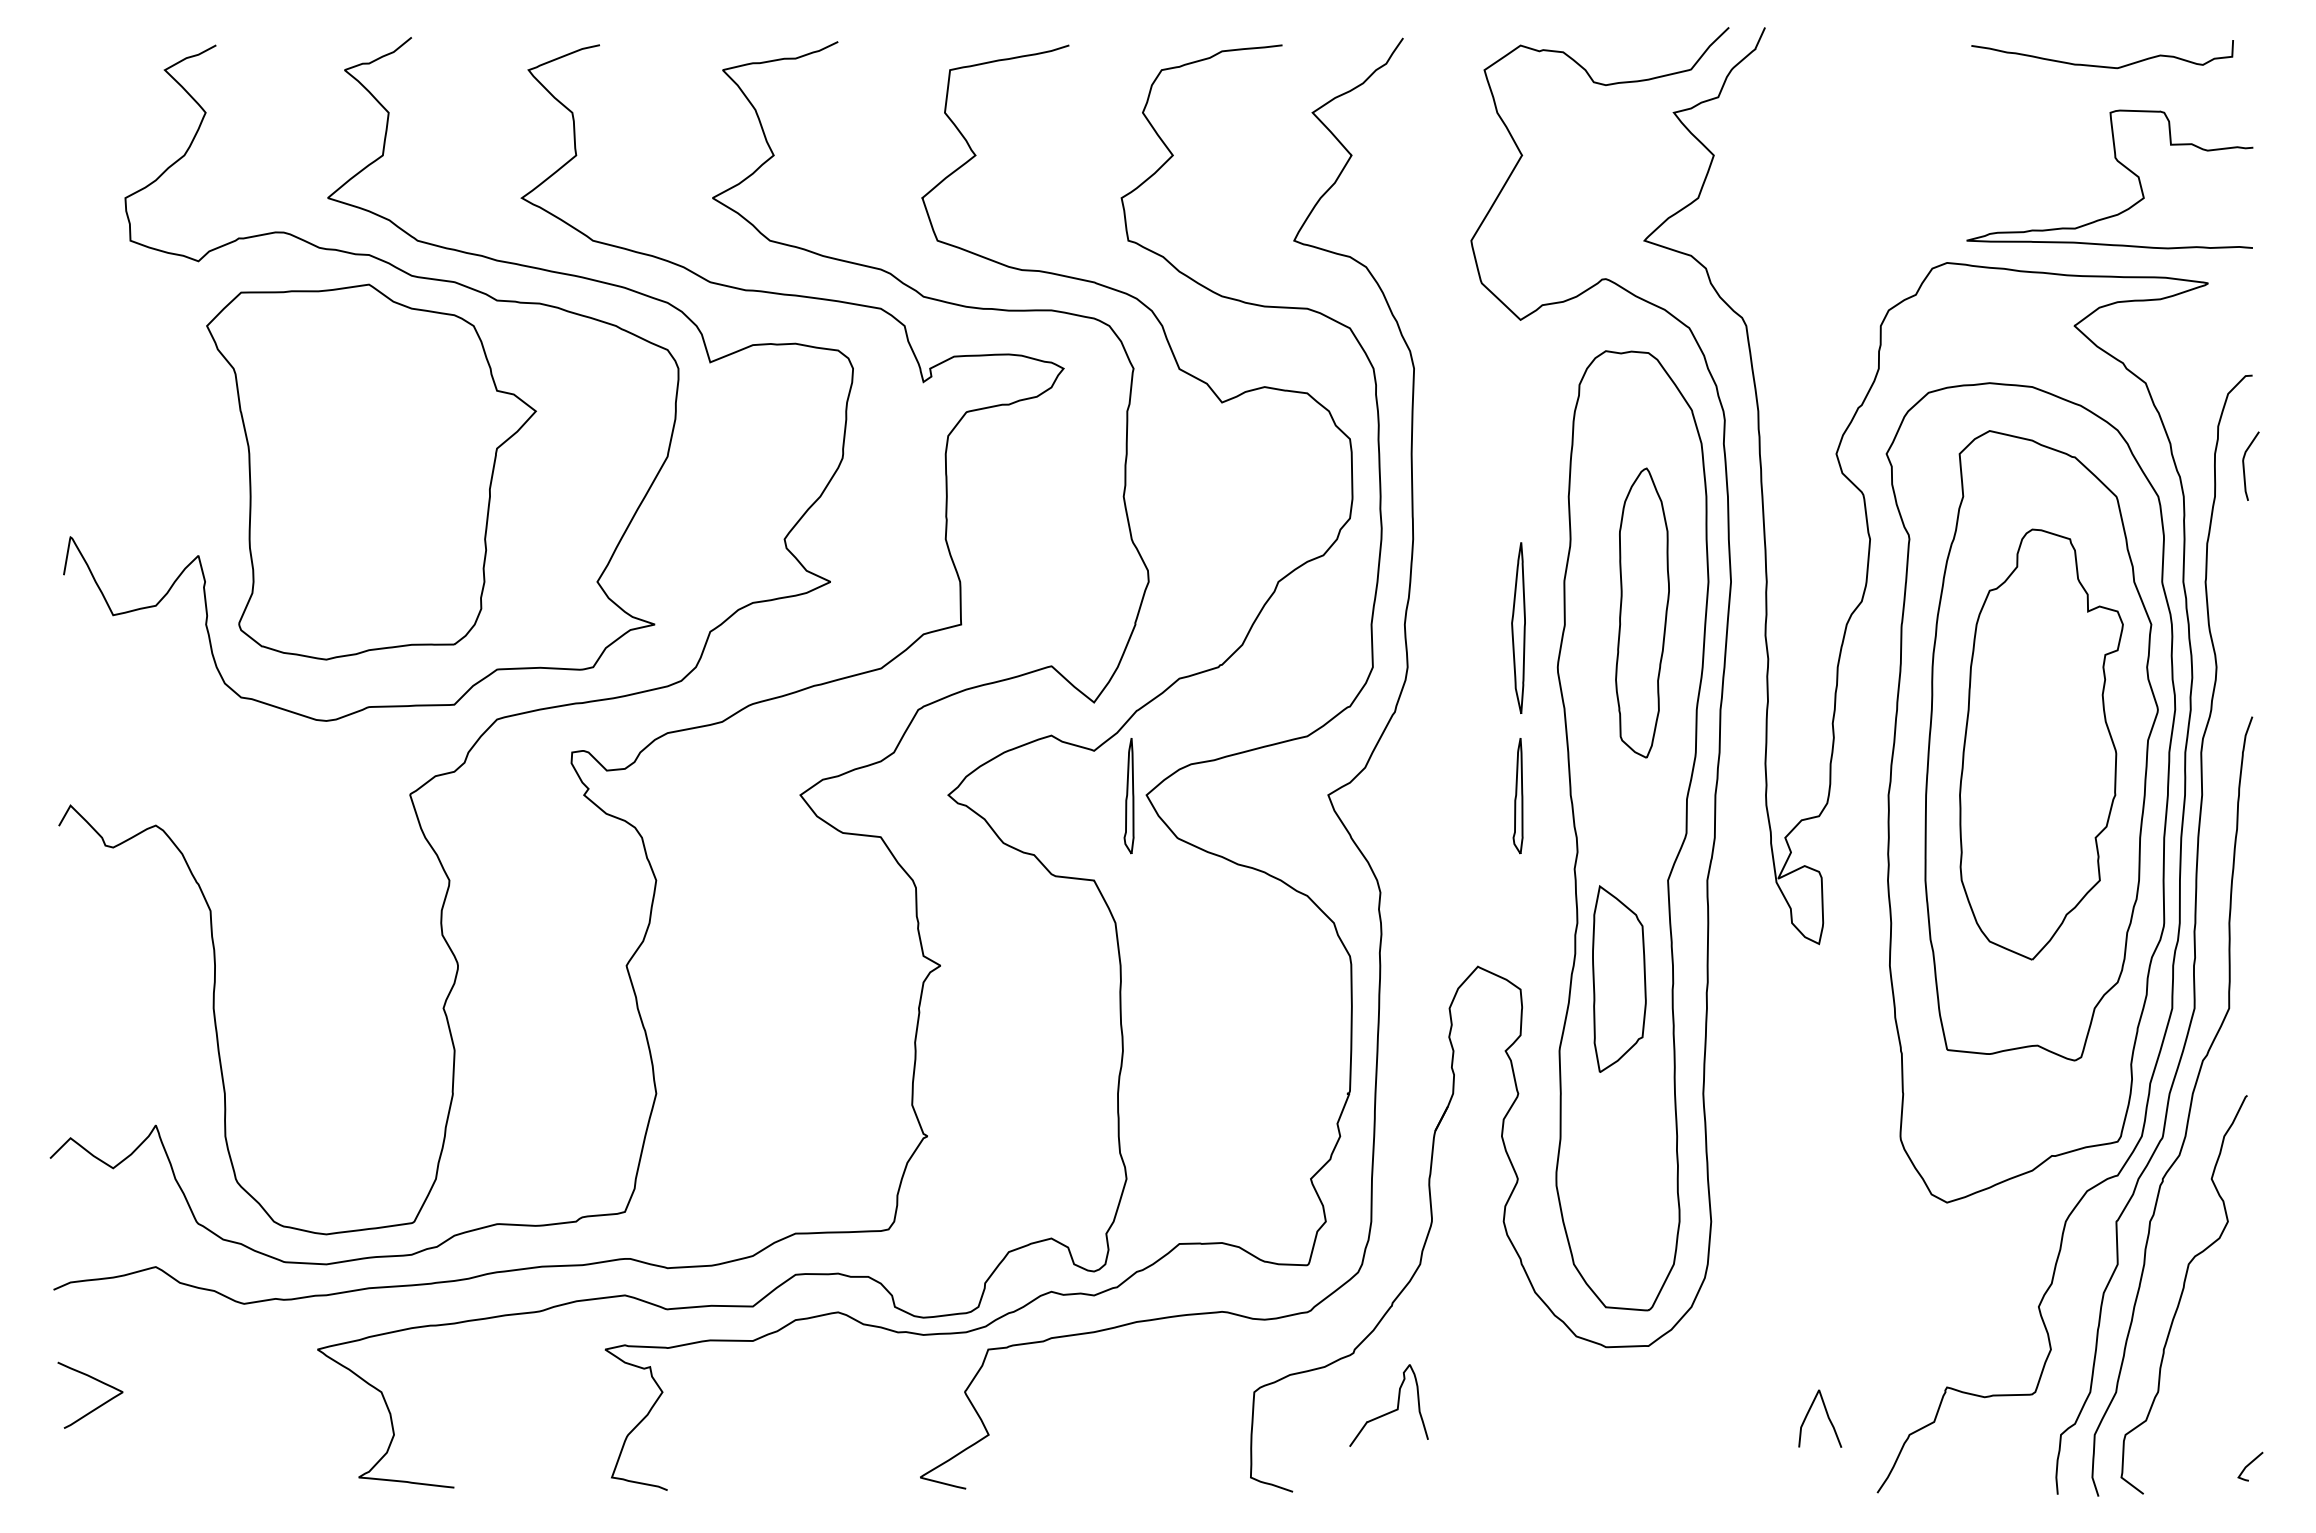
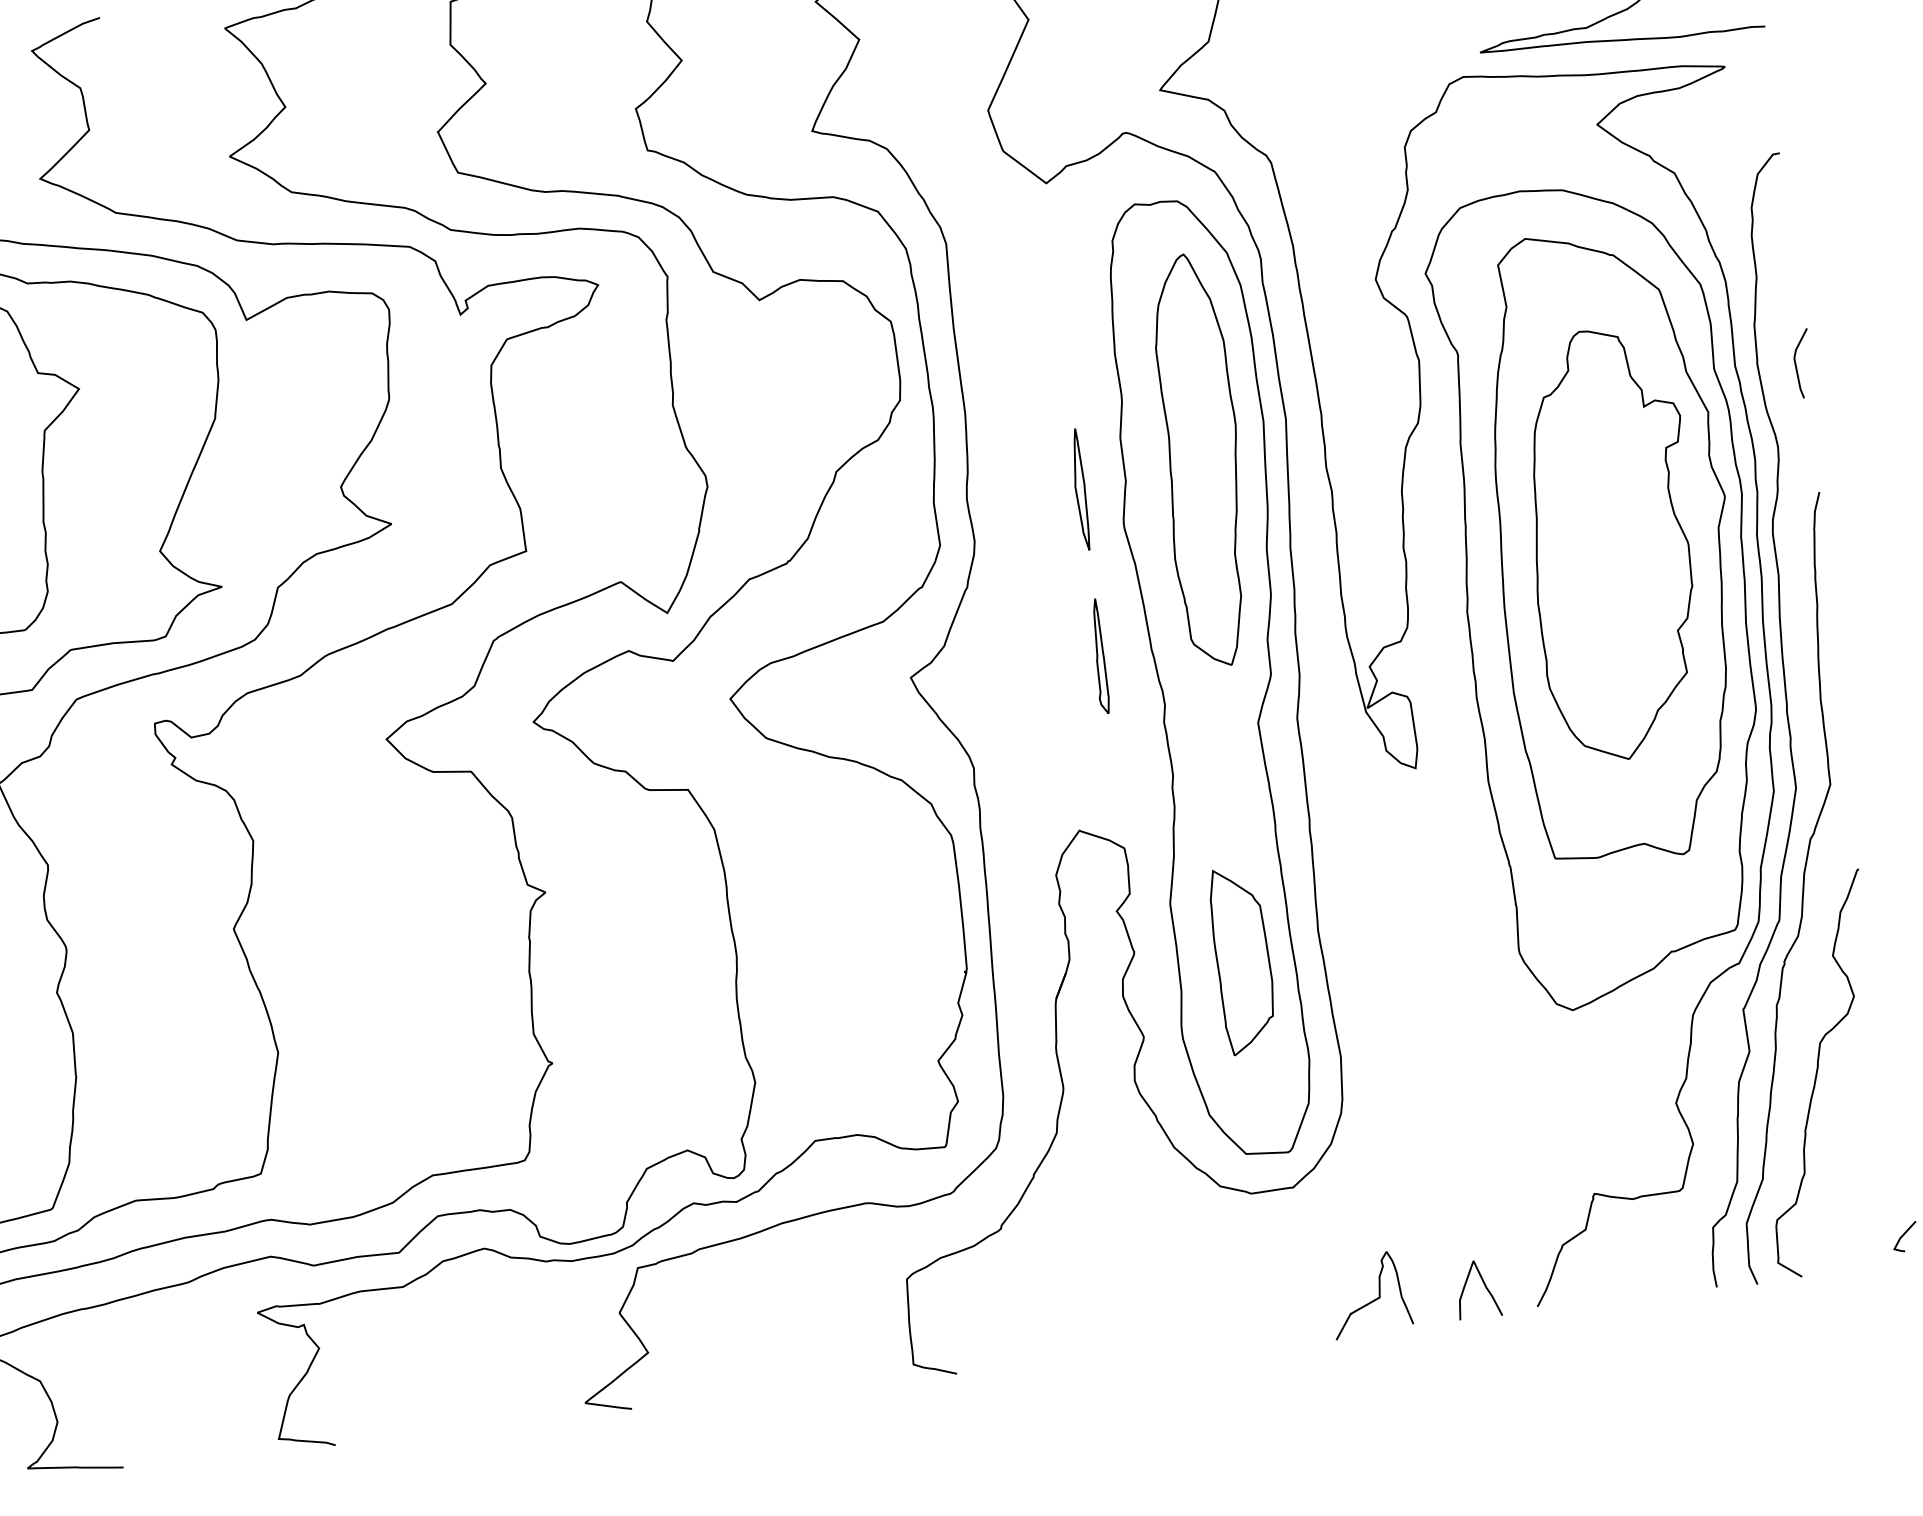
curve: (2244, 465) -> (1796, 363), moved
part: (1642, 612) -> (1201, 459), size x1.43
part: (1518, 627) -> (1080, 489), size x0.71
part: (1128, 796) -> (712, 702), removed
part: (1619, 978) -> (1243, 960), moved
curve: (1389, 1411) -> (1371, 1300), moved
curve: (1827, 1417) -> (1485, 1287), moved

